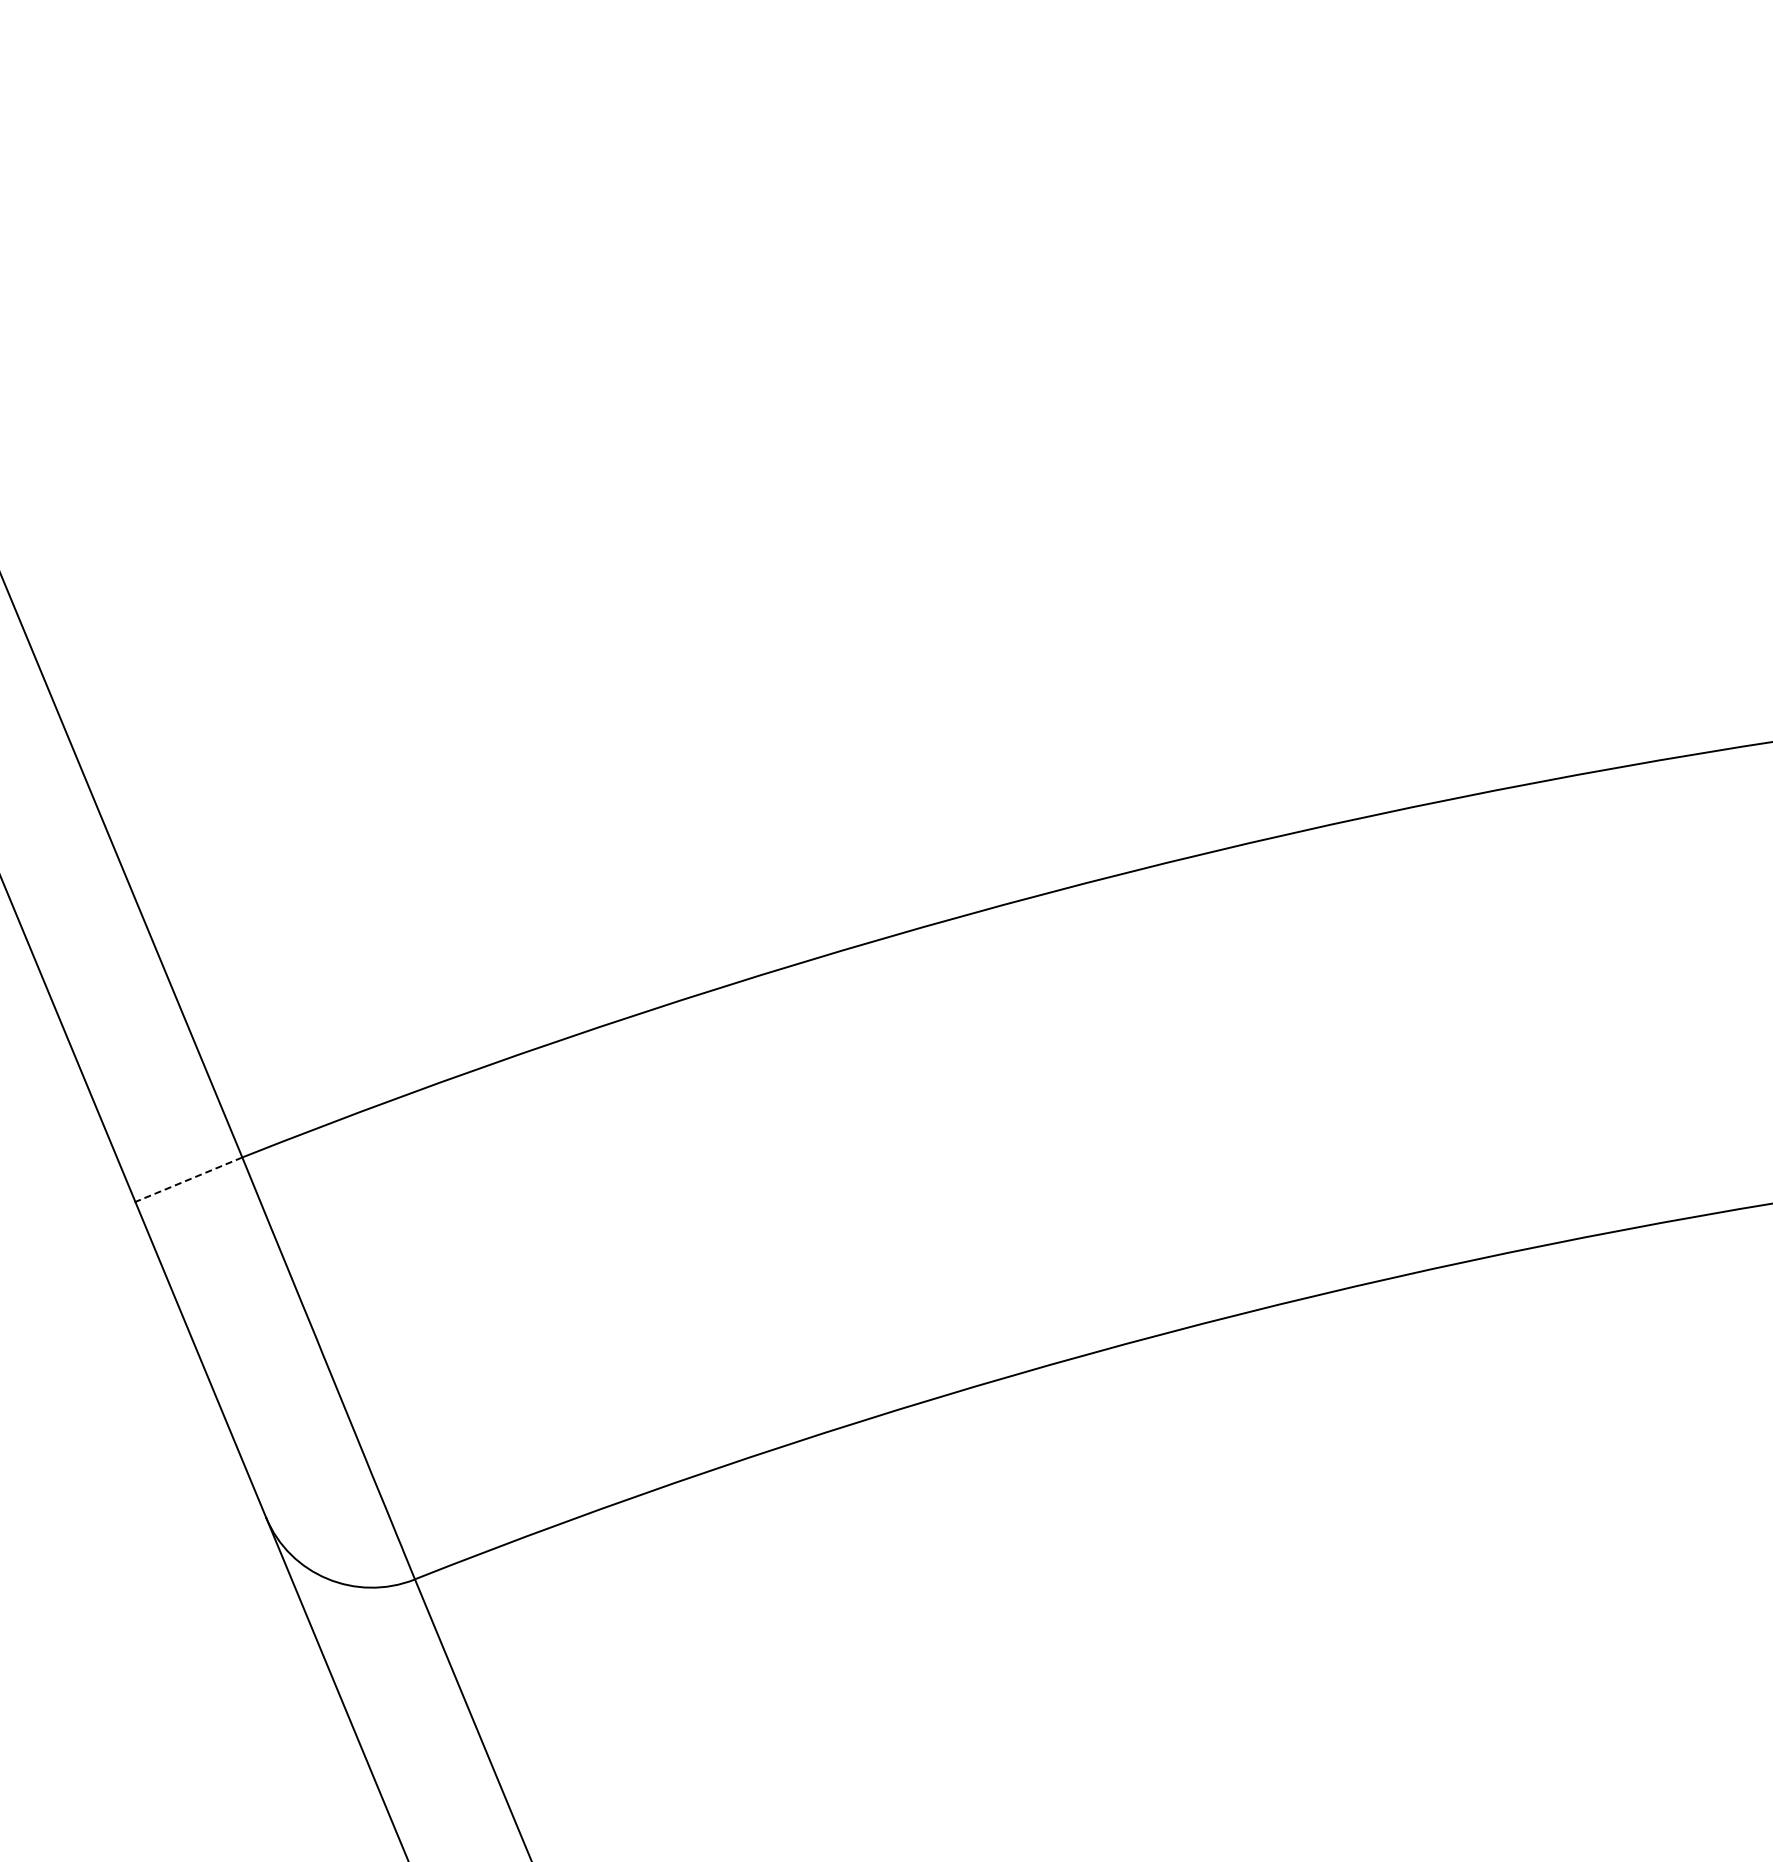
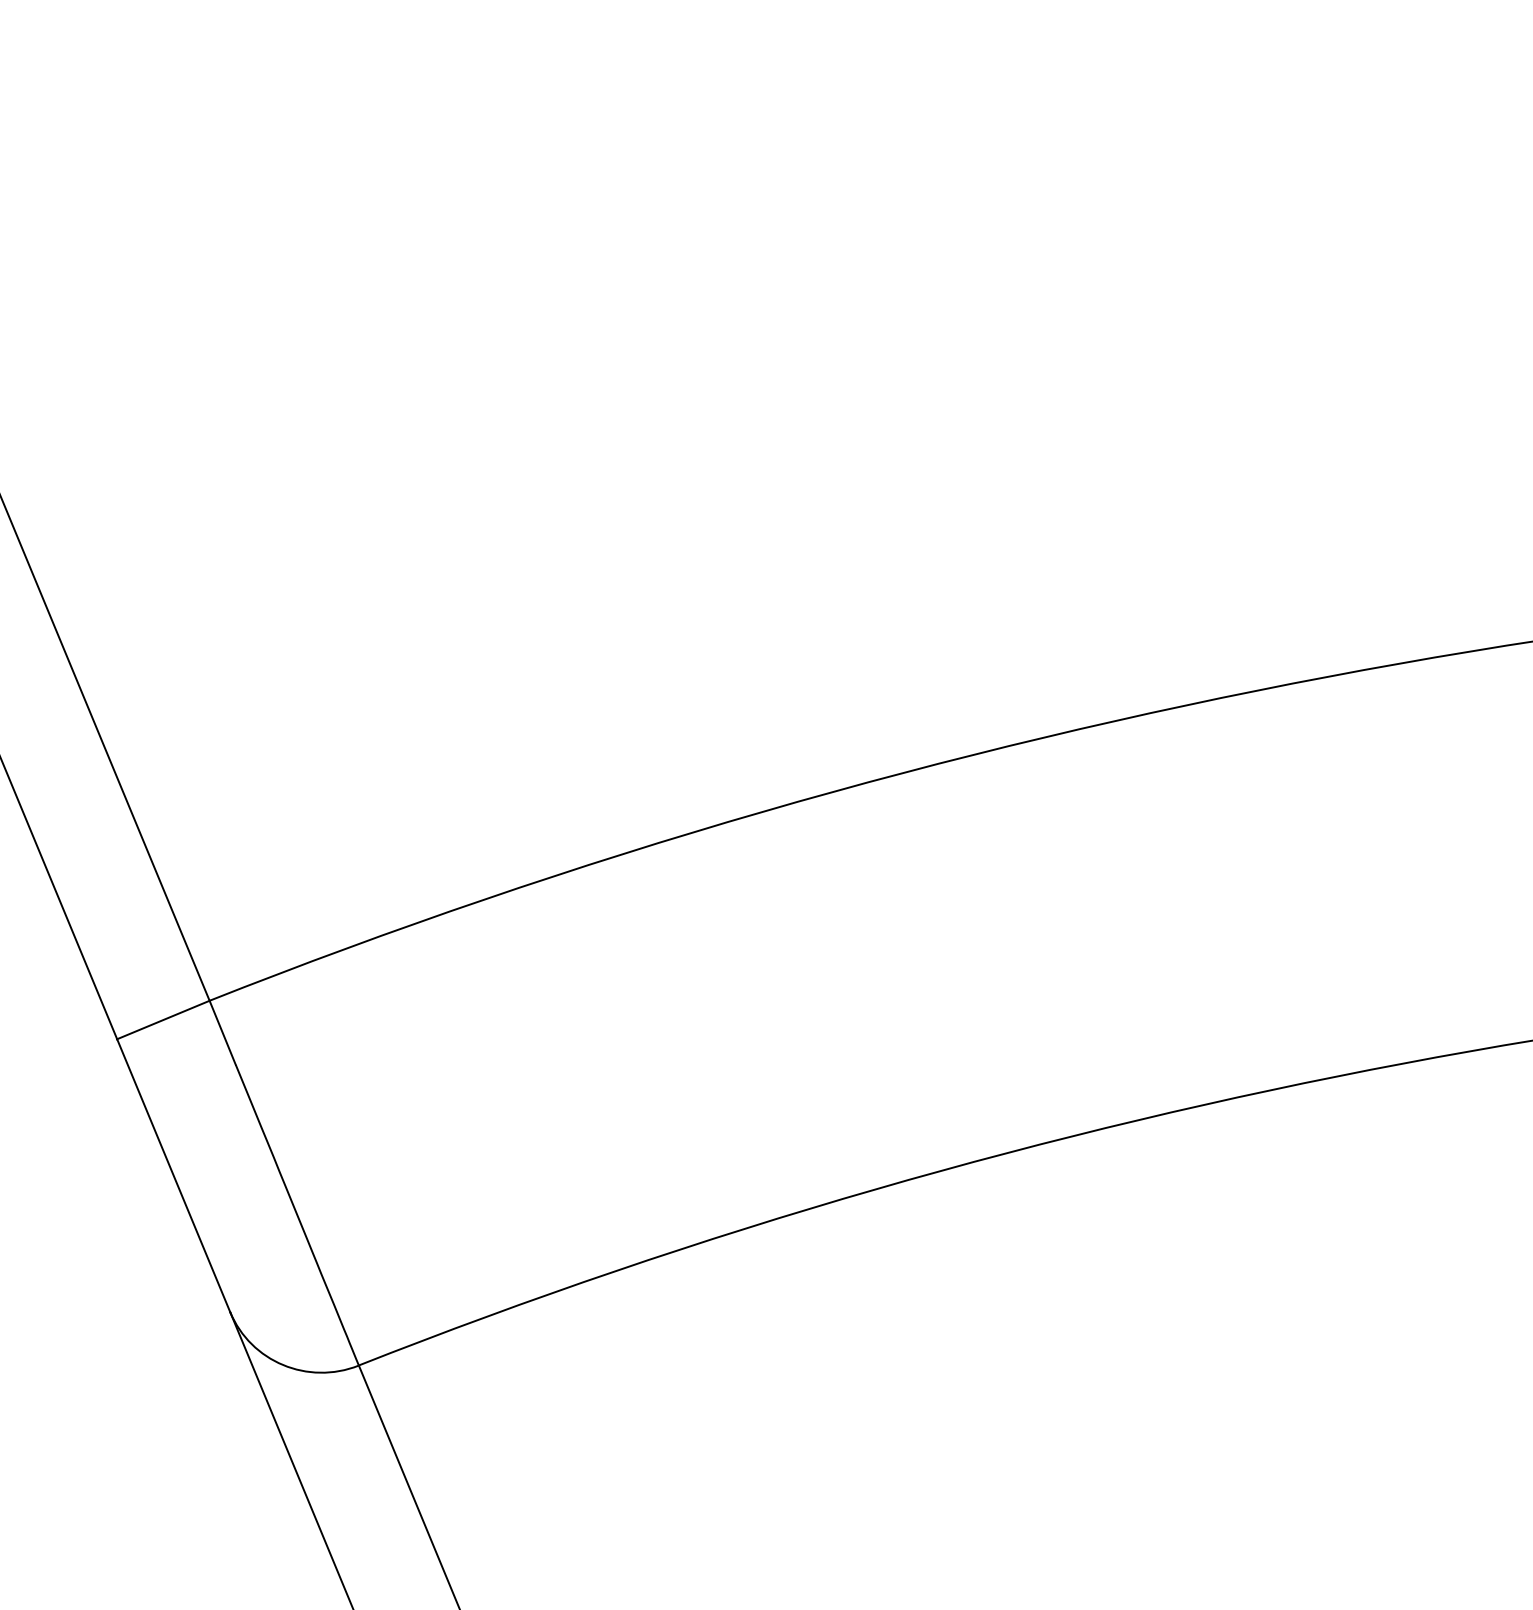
line: (188, 1179) -> (163, 1019), dashed -> solid

